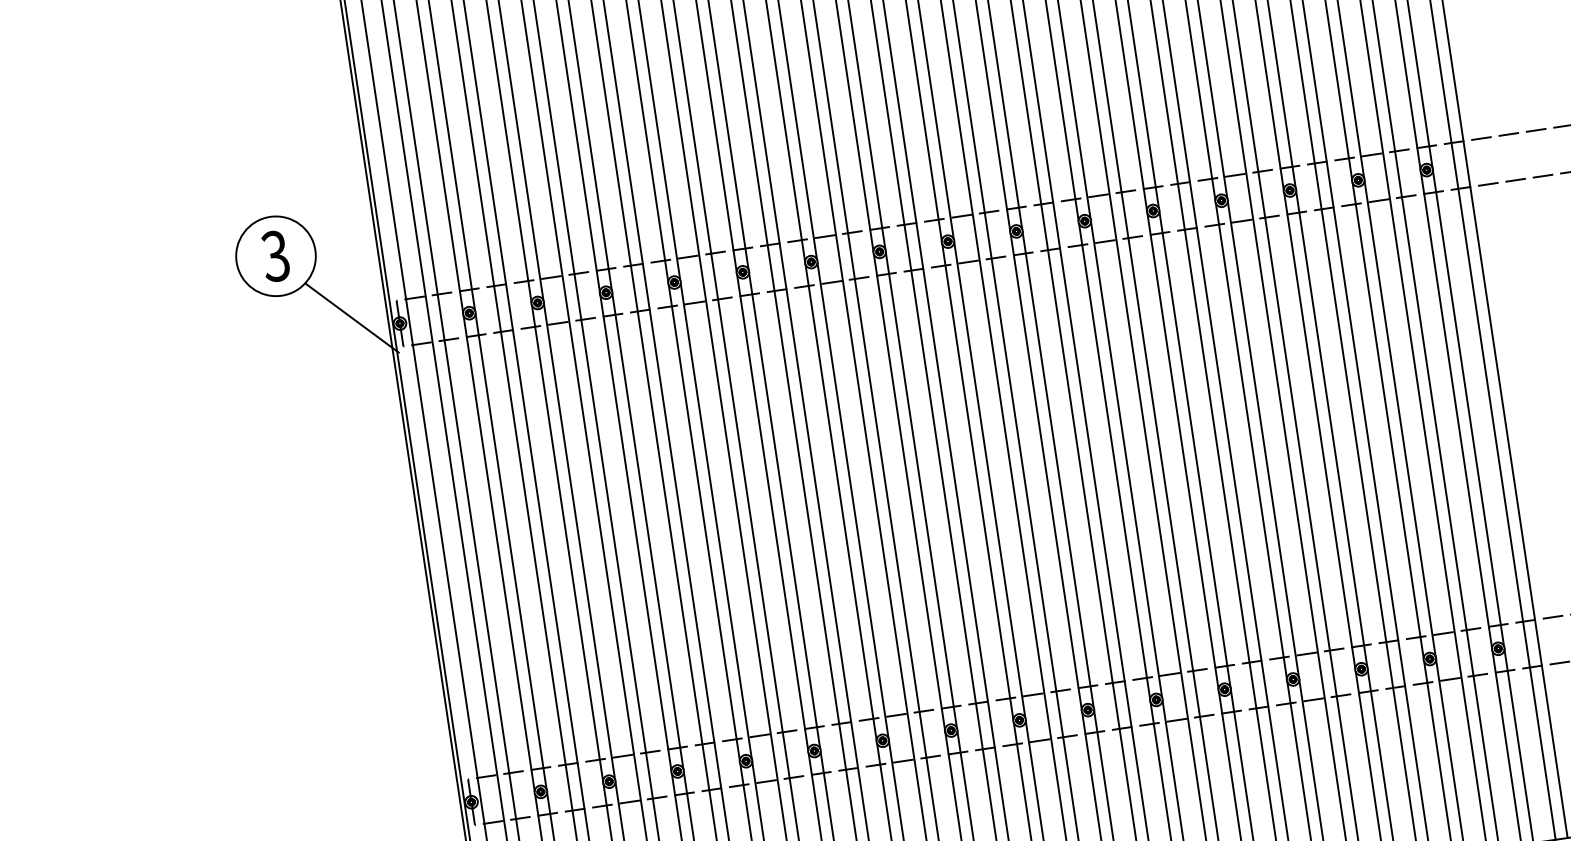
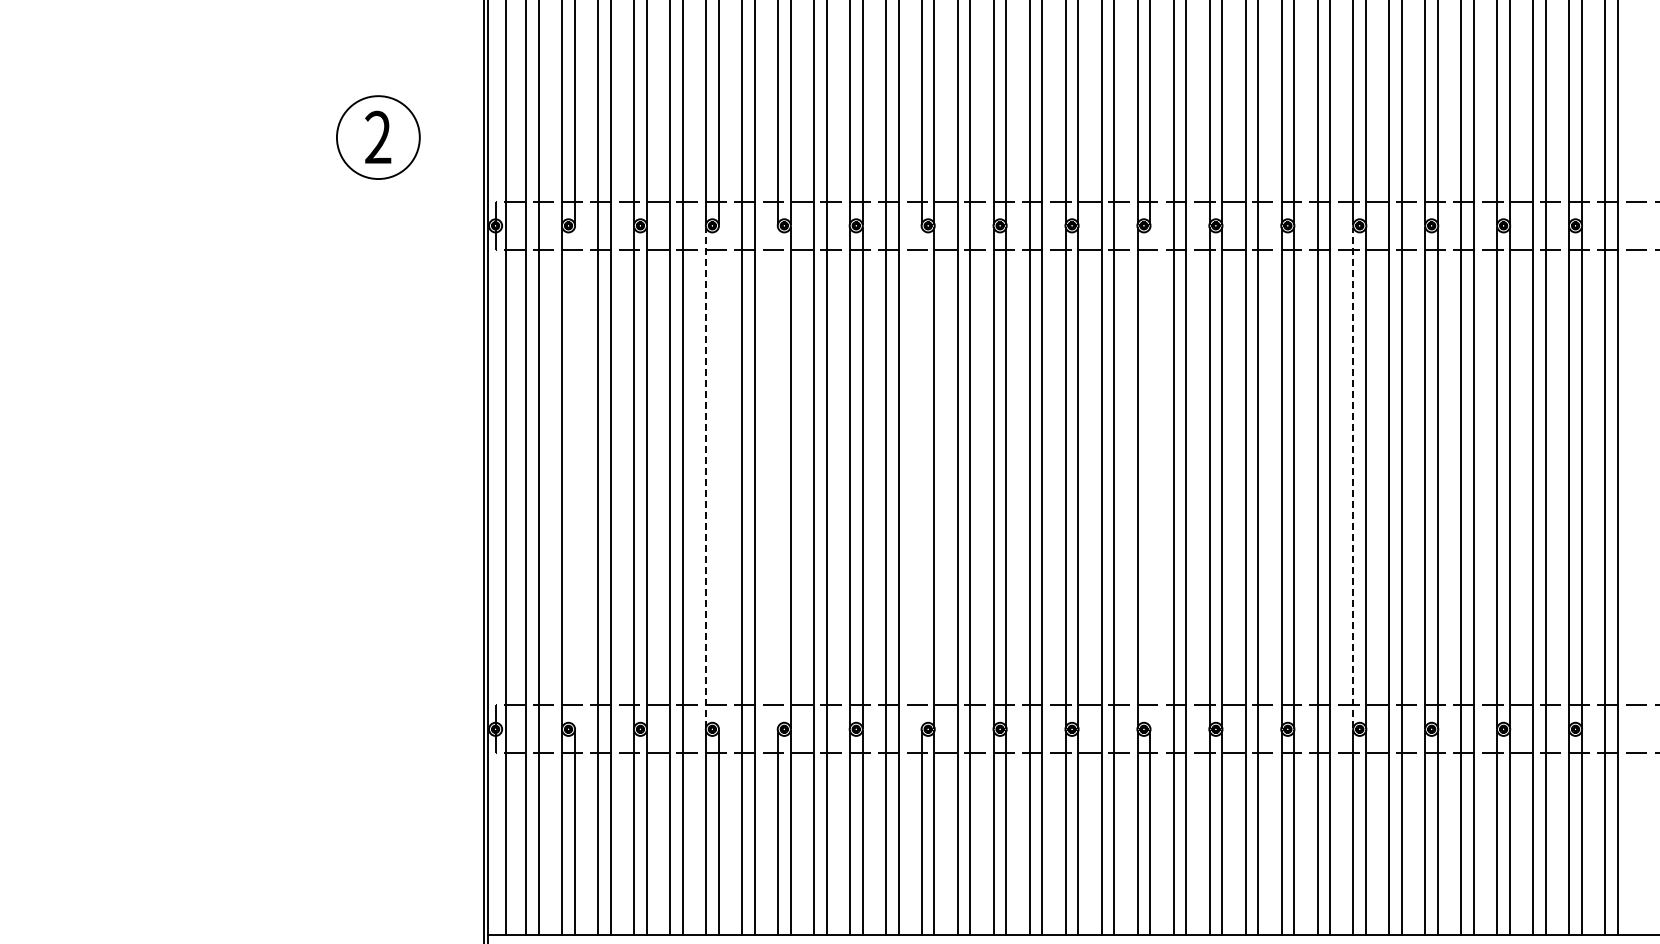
text: (275, 256) -> (377, 137), 3 -> 2
line: (351, 317) -> (446, 212), removed
line: (1251, 440) -> (1353, 477), solid -> dashed
line: (1058, 469) -> (1150, 477), removed
line: (840, 502) -> (921, 477), removed
line: (704, 522) -> (778, 477), removed
line: (647, 531) -> (718, 477), removed
line: (636, 532) -> (706, 477), solid -> dashed
line: (510, 551) -> (574, 477), removed

